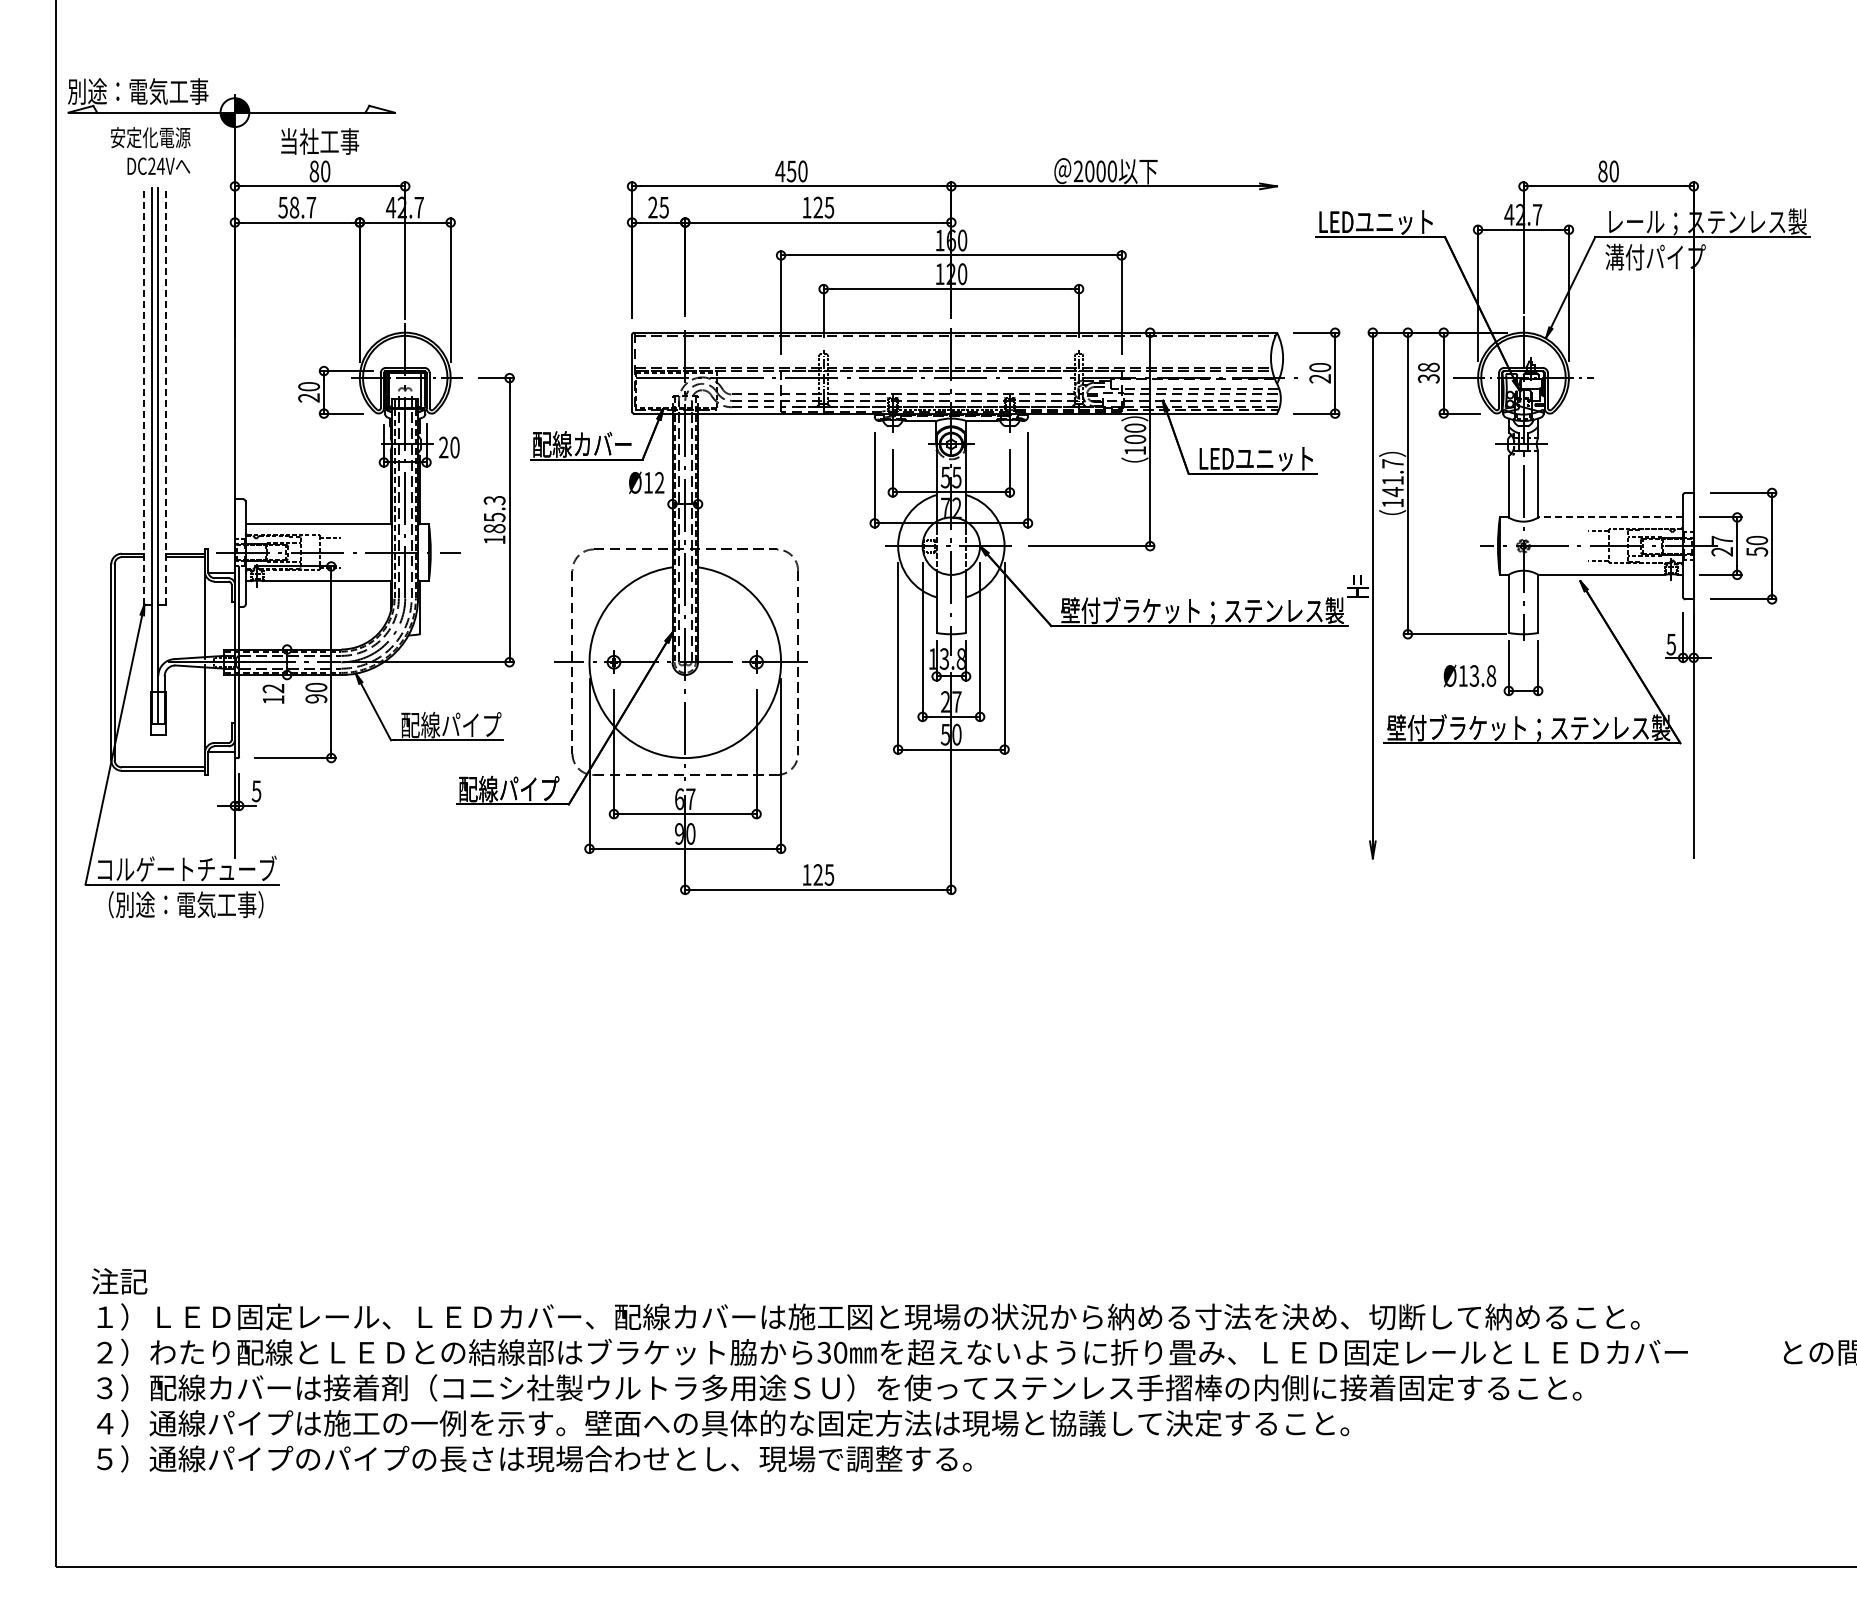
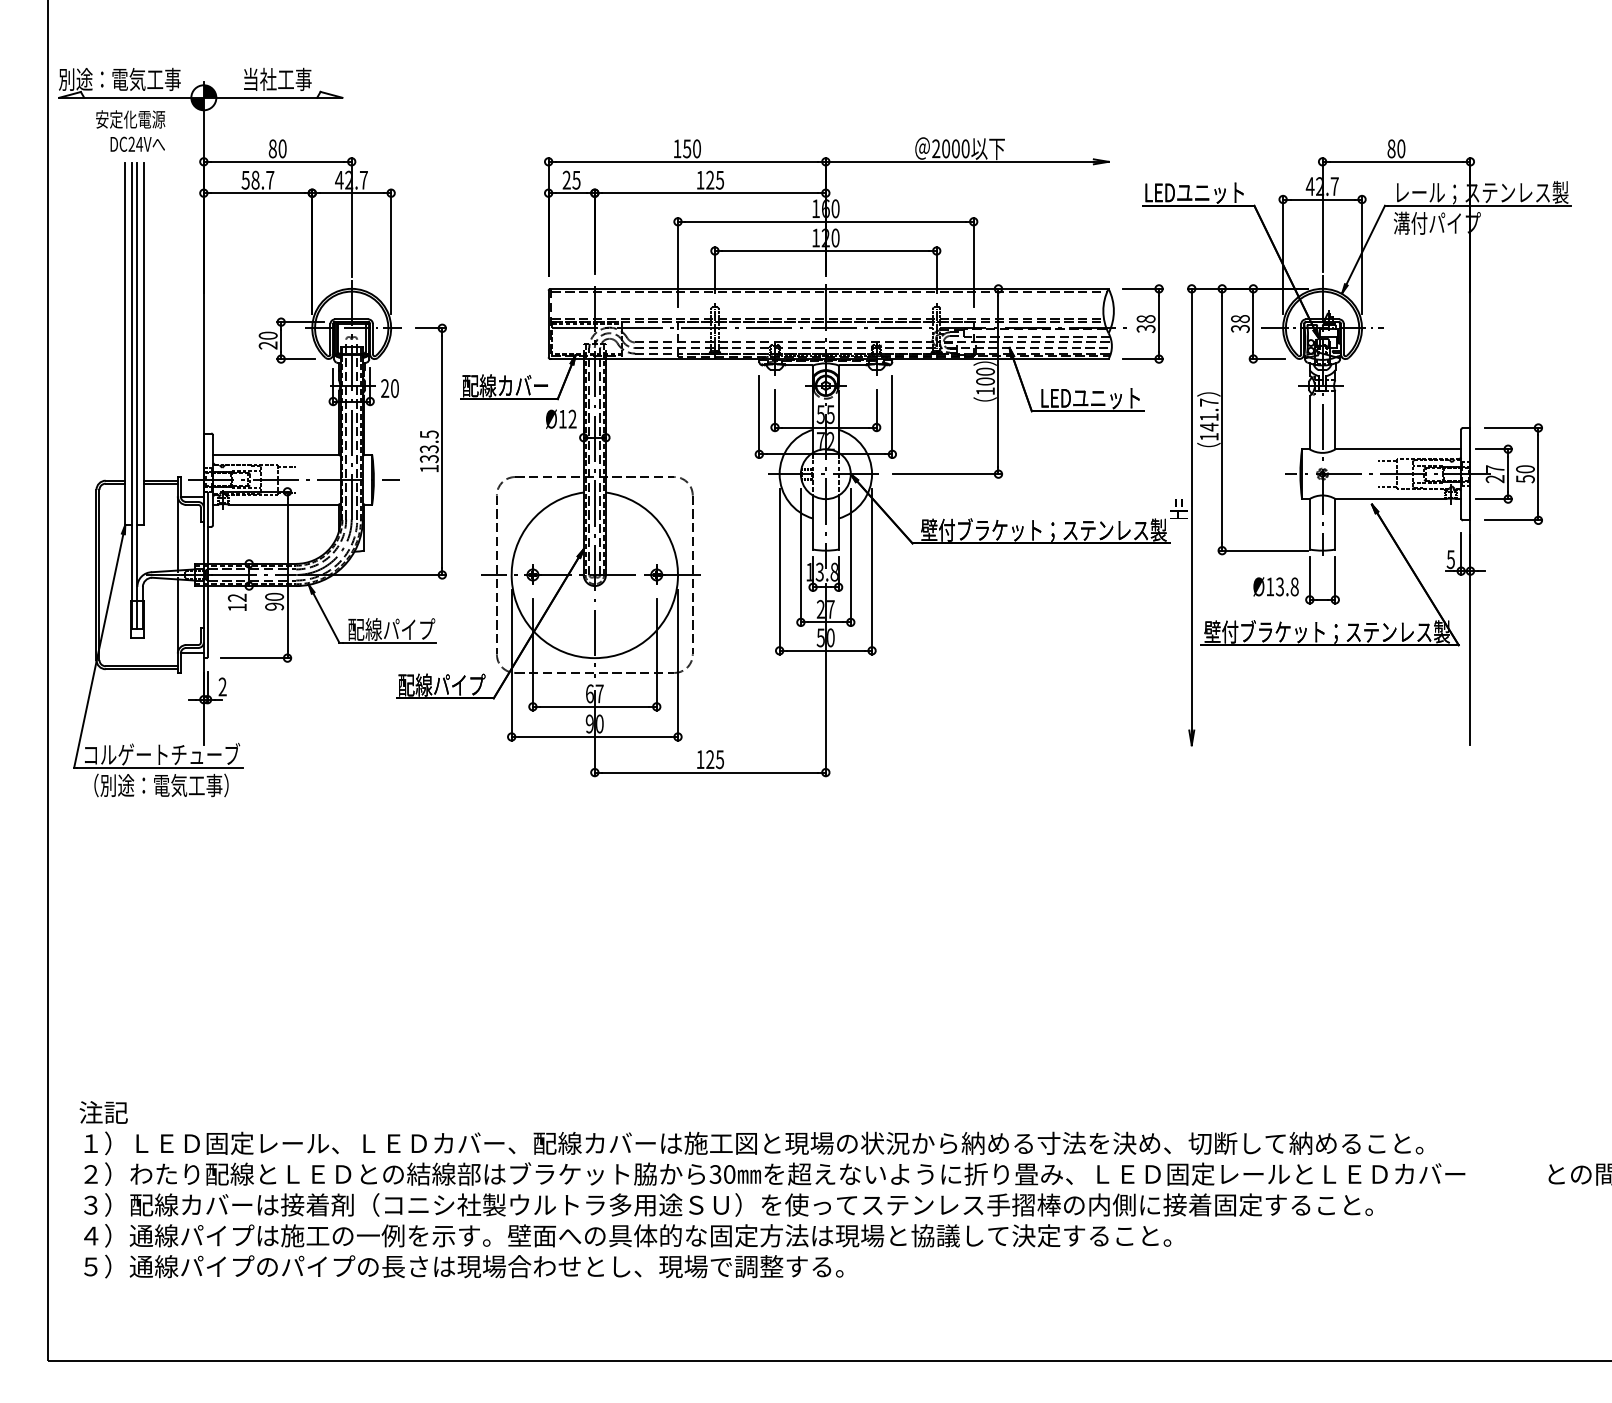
text: (320, 141) -> (278, 79), moved
text: (780, 171) -> (677, 148), 450 -> 150
text: (1320, 372) -> (1146, 323), 20 -> 38
line: (144, 396) -> (125, 344), dashed -> solid
line: (165, 396) -> (143, 344), dashed -> solid
text: (494, 514) -> (429, 446), 185.3 -> 133.5
line: (1610, 517) -> (1398, 449), dashed -> solid
text: (256, 791) -> (222, 687), 5 -> 2

